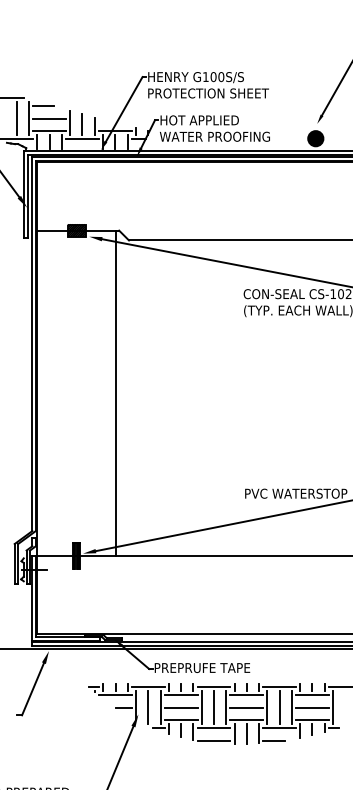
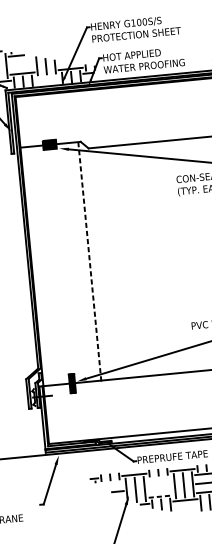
line: (49, 118) -> (21, 64), removed
line: (81, 139) -> (46, 77), removed
line: (115, 393) -> (89, 261), solid -> dashed
line: (115, 695) -> (110, 483), removed
line: (180, 695) -> (158, 478), removed
line: (180, 707) -> (159, 487), removed
line: (181, 719) -> (160, 496), solid -> dashed
line: (213, 740) -> (185, 509), removed

